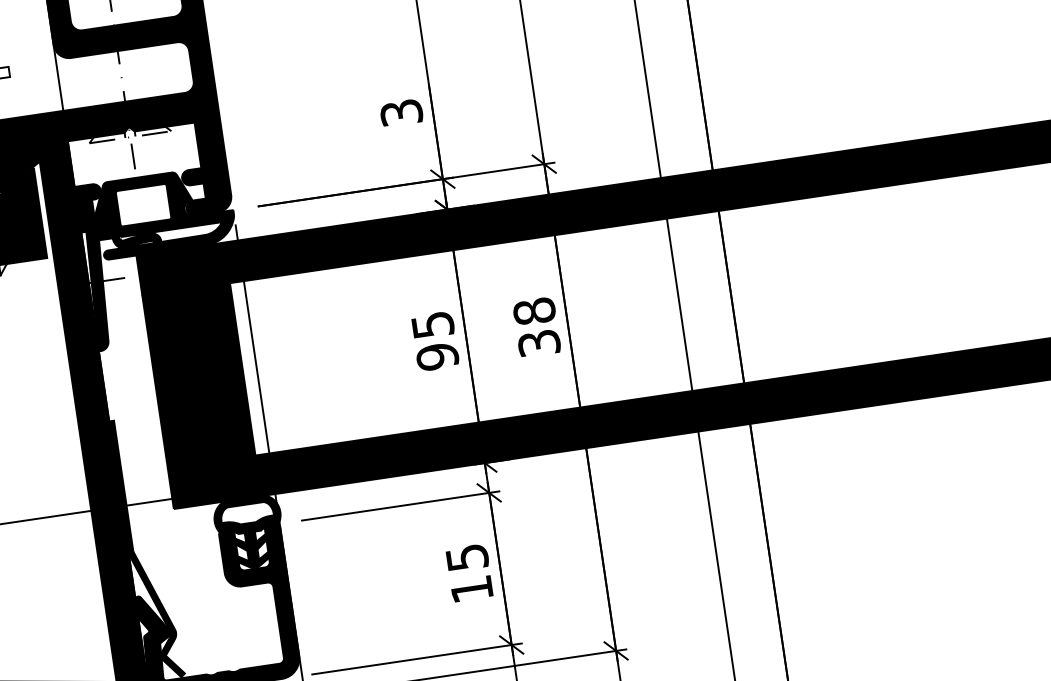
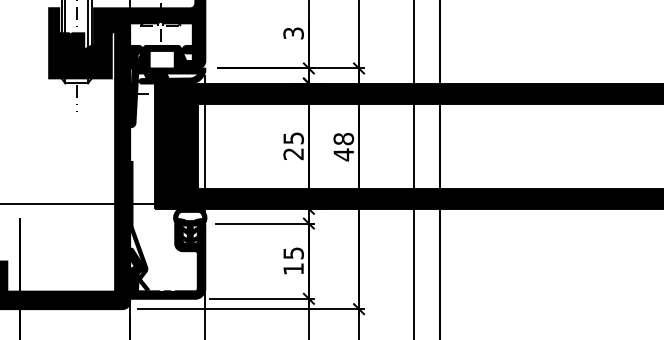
text: (538, 342) -> (343, 154), 38 -> 48
text: (437, 357) -> (293, 154), 95 -> 25

